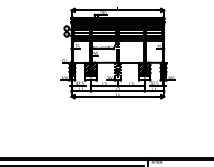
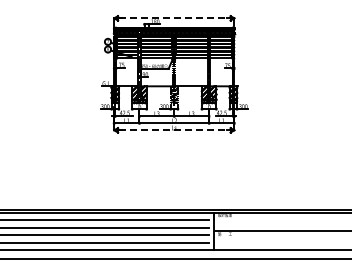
line: (118, 10) -> (174, 18), solid -> dashed
line: (118, 96) -> (174, 130), solid -> dashed

